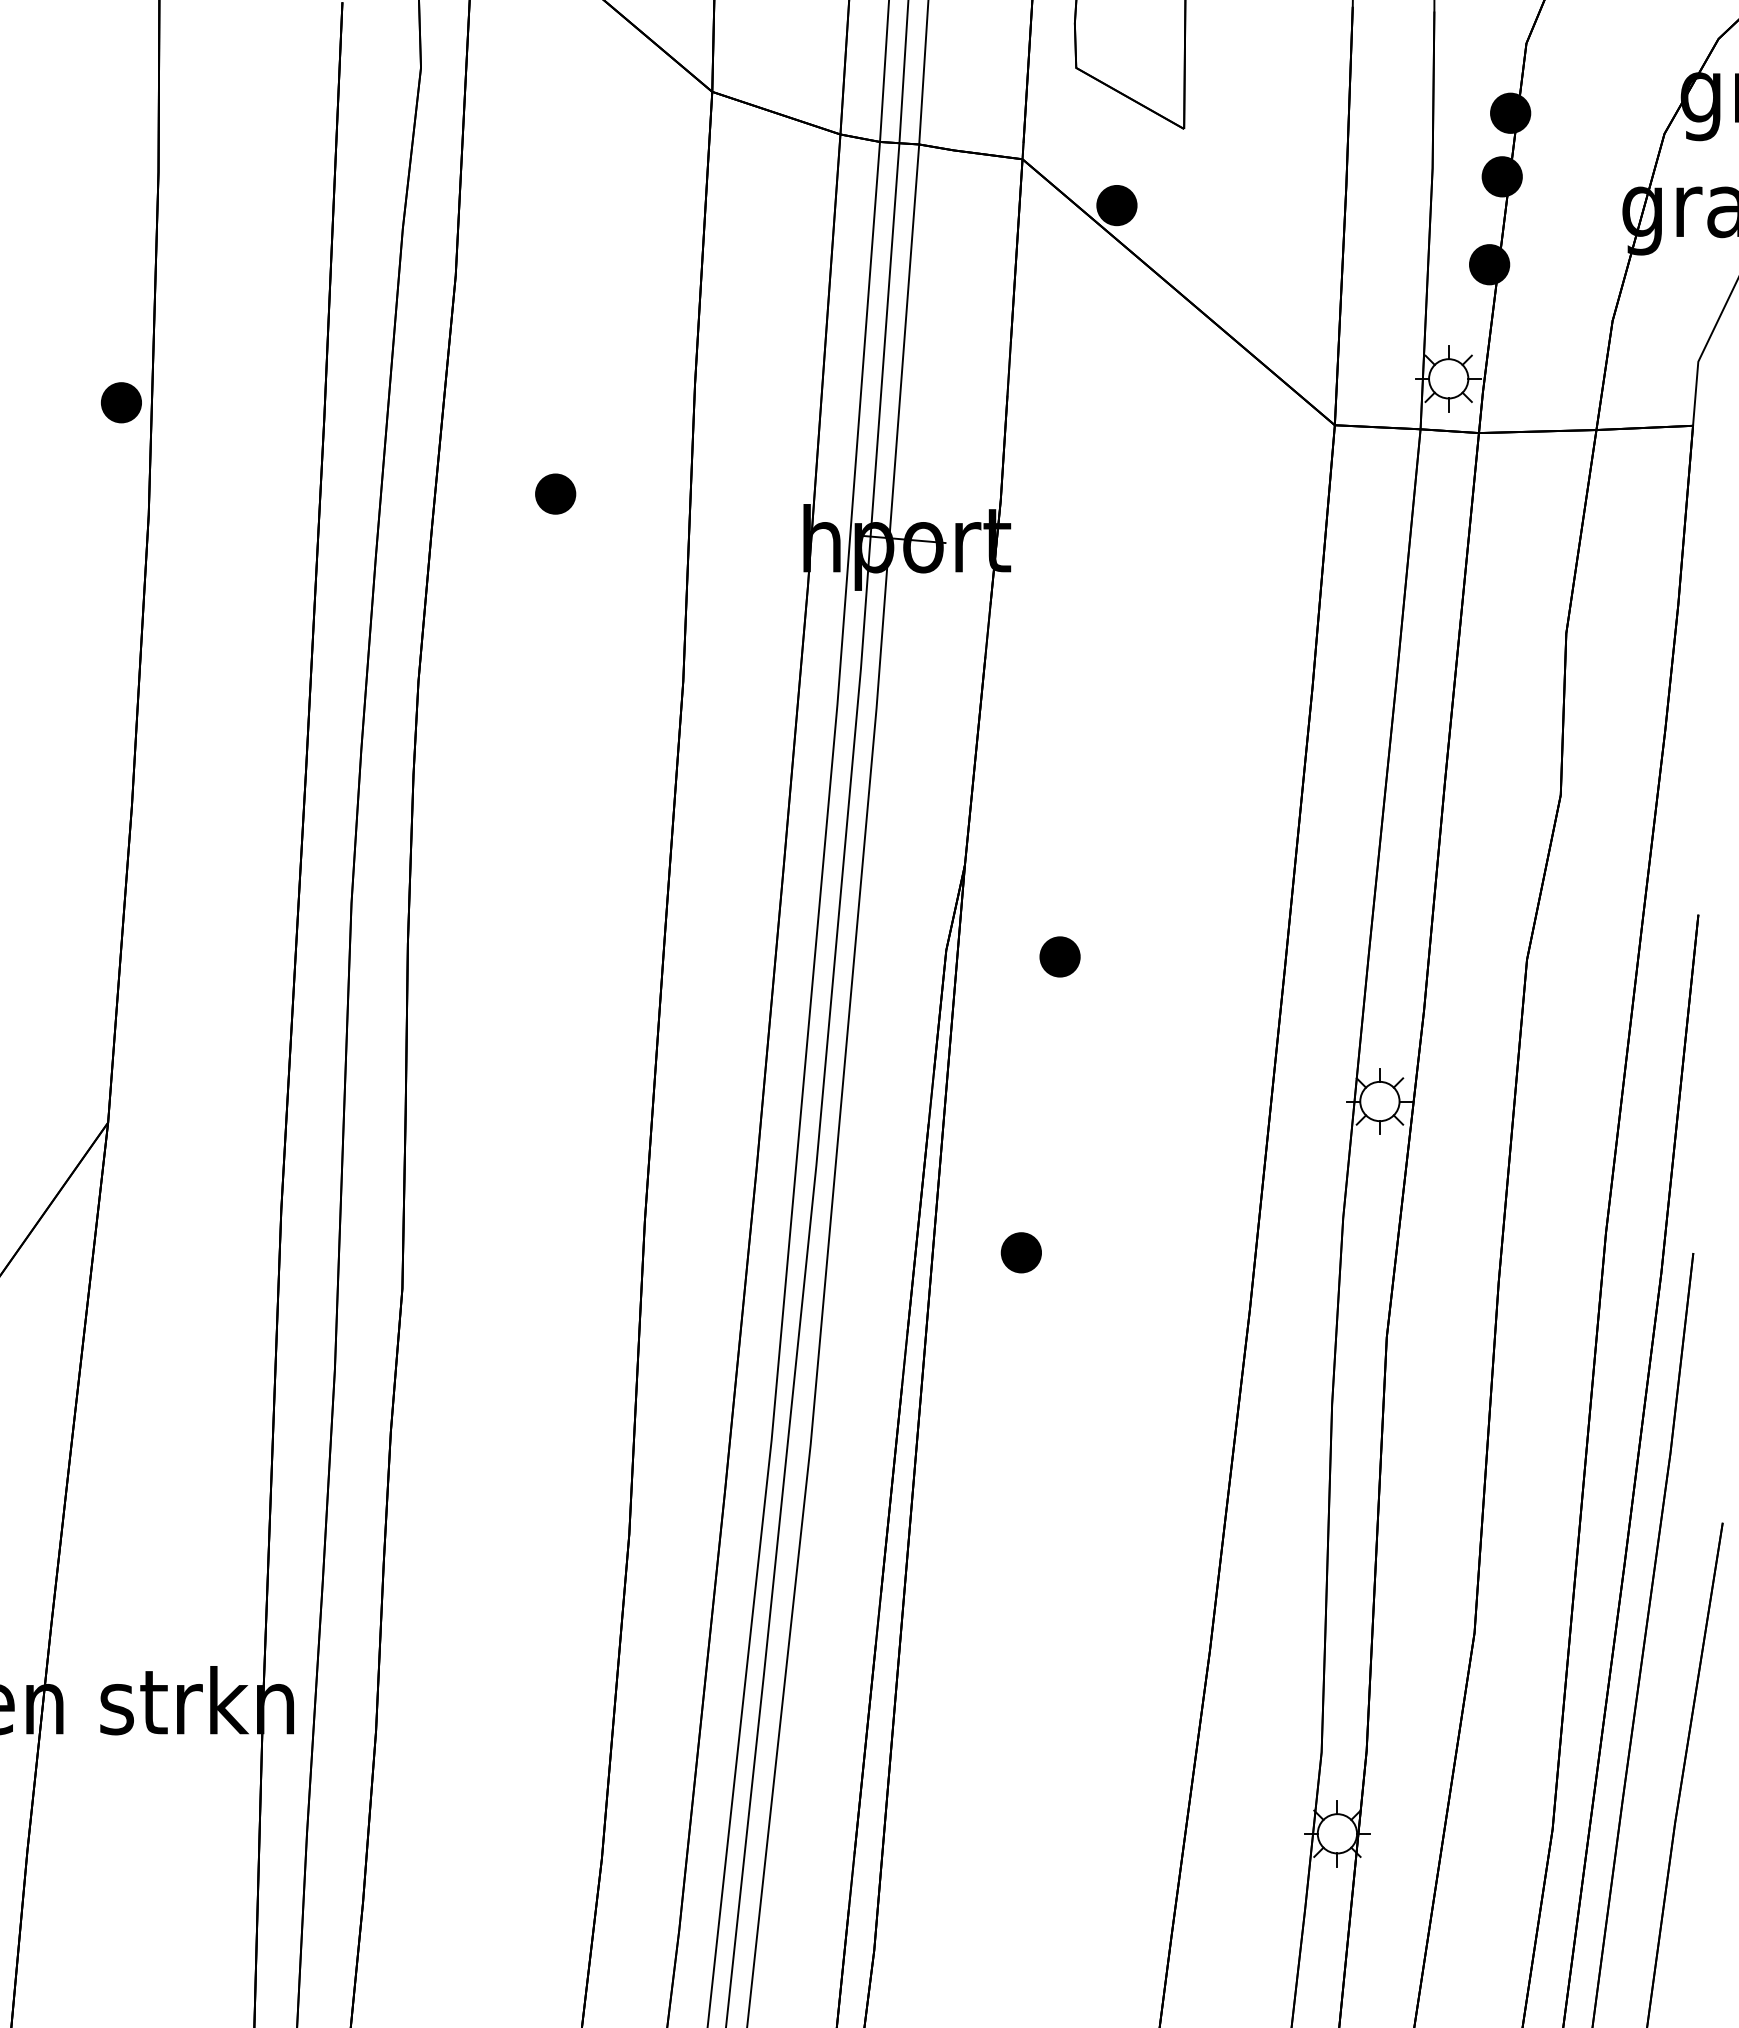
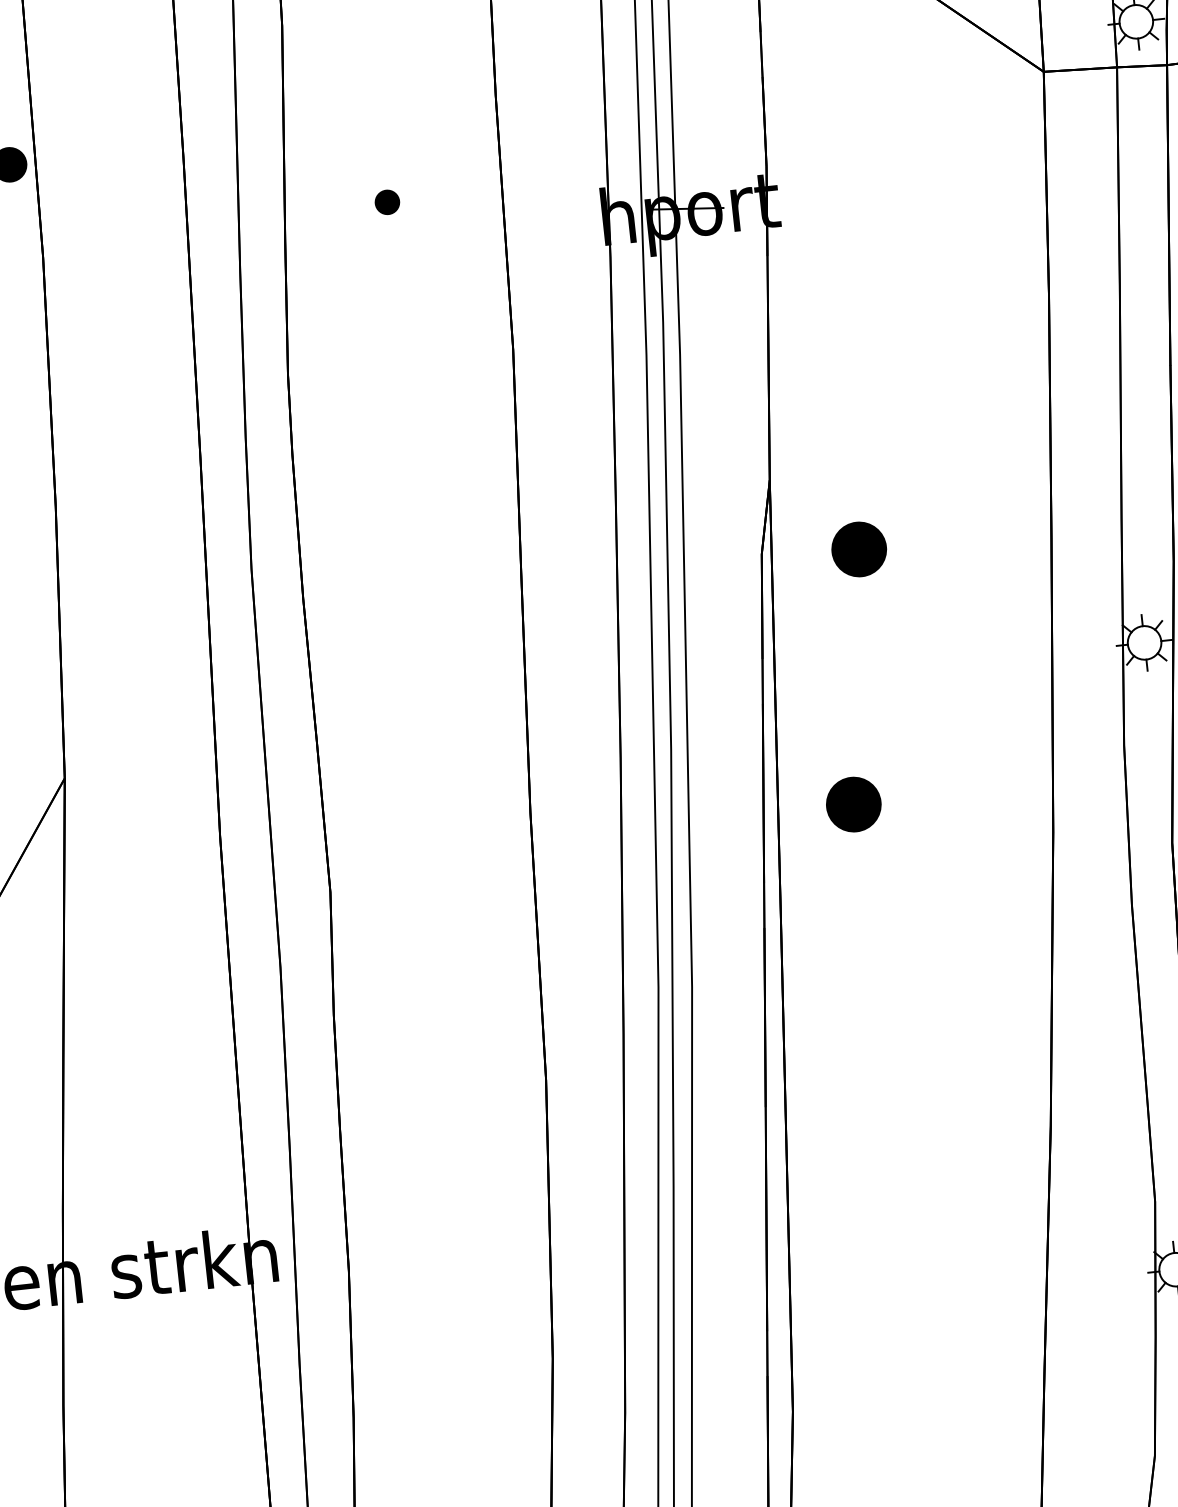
part: (555, 493) -> (387, 201), size x0.7
part: (1059, 956) -> (858, 549), size x1.6
part: (1020, 1252) -> (852, 804), size x1.6

